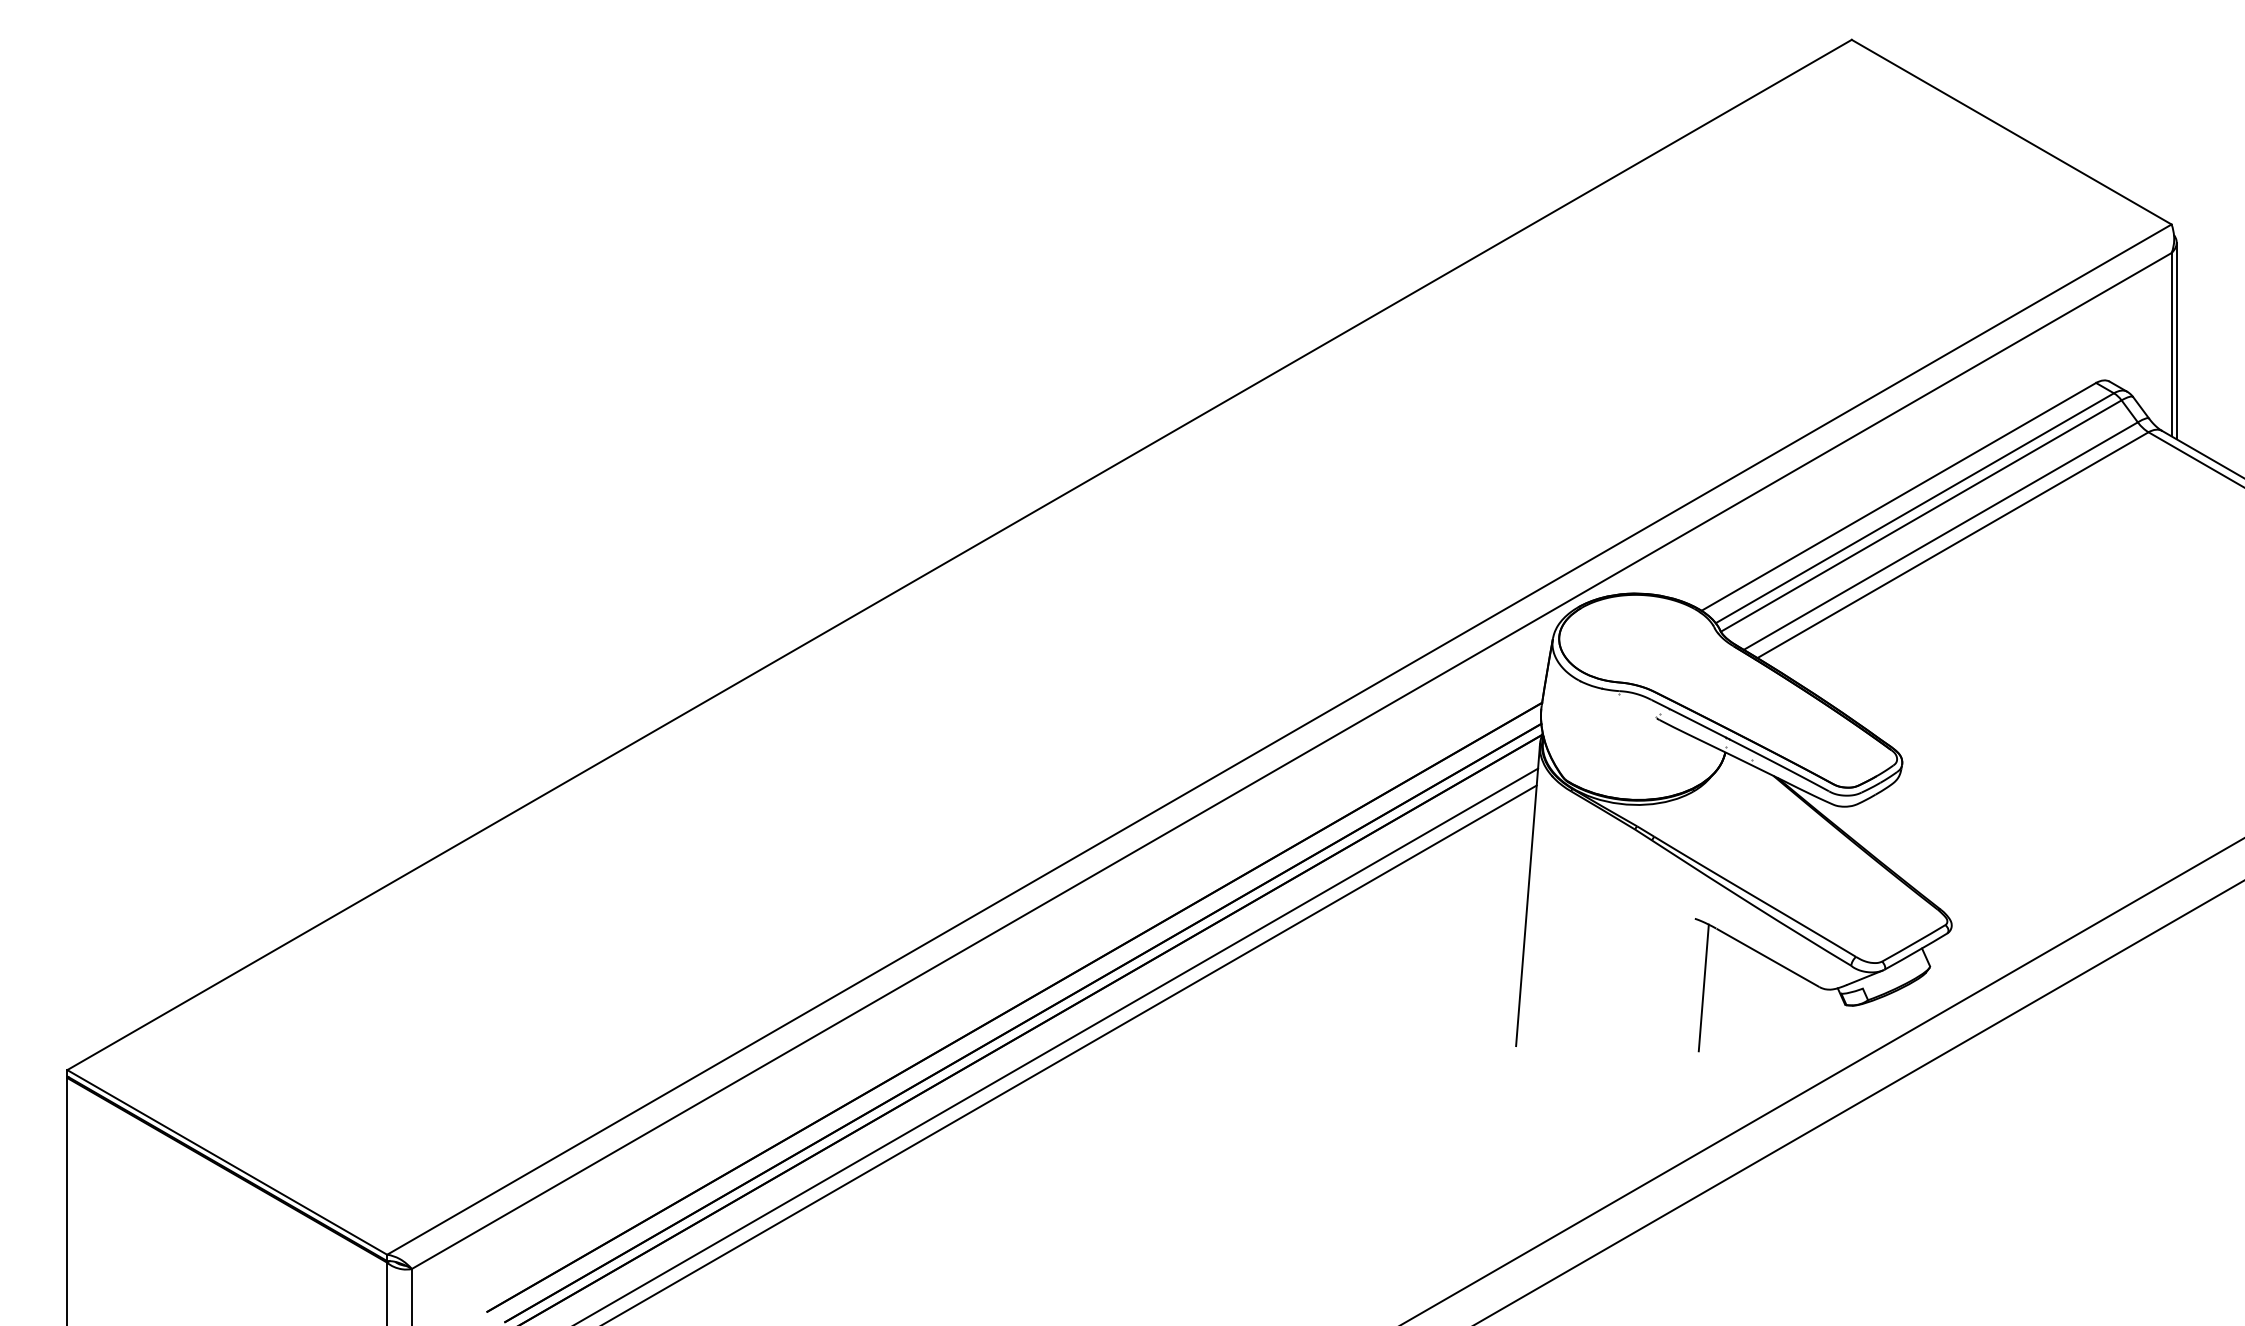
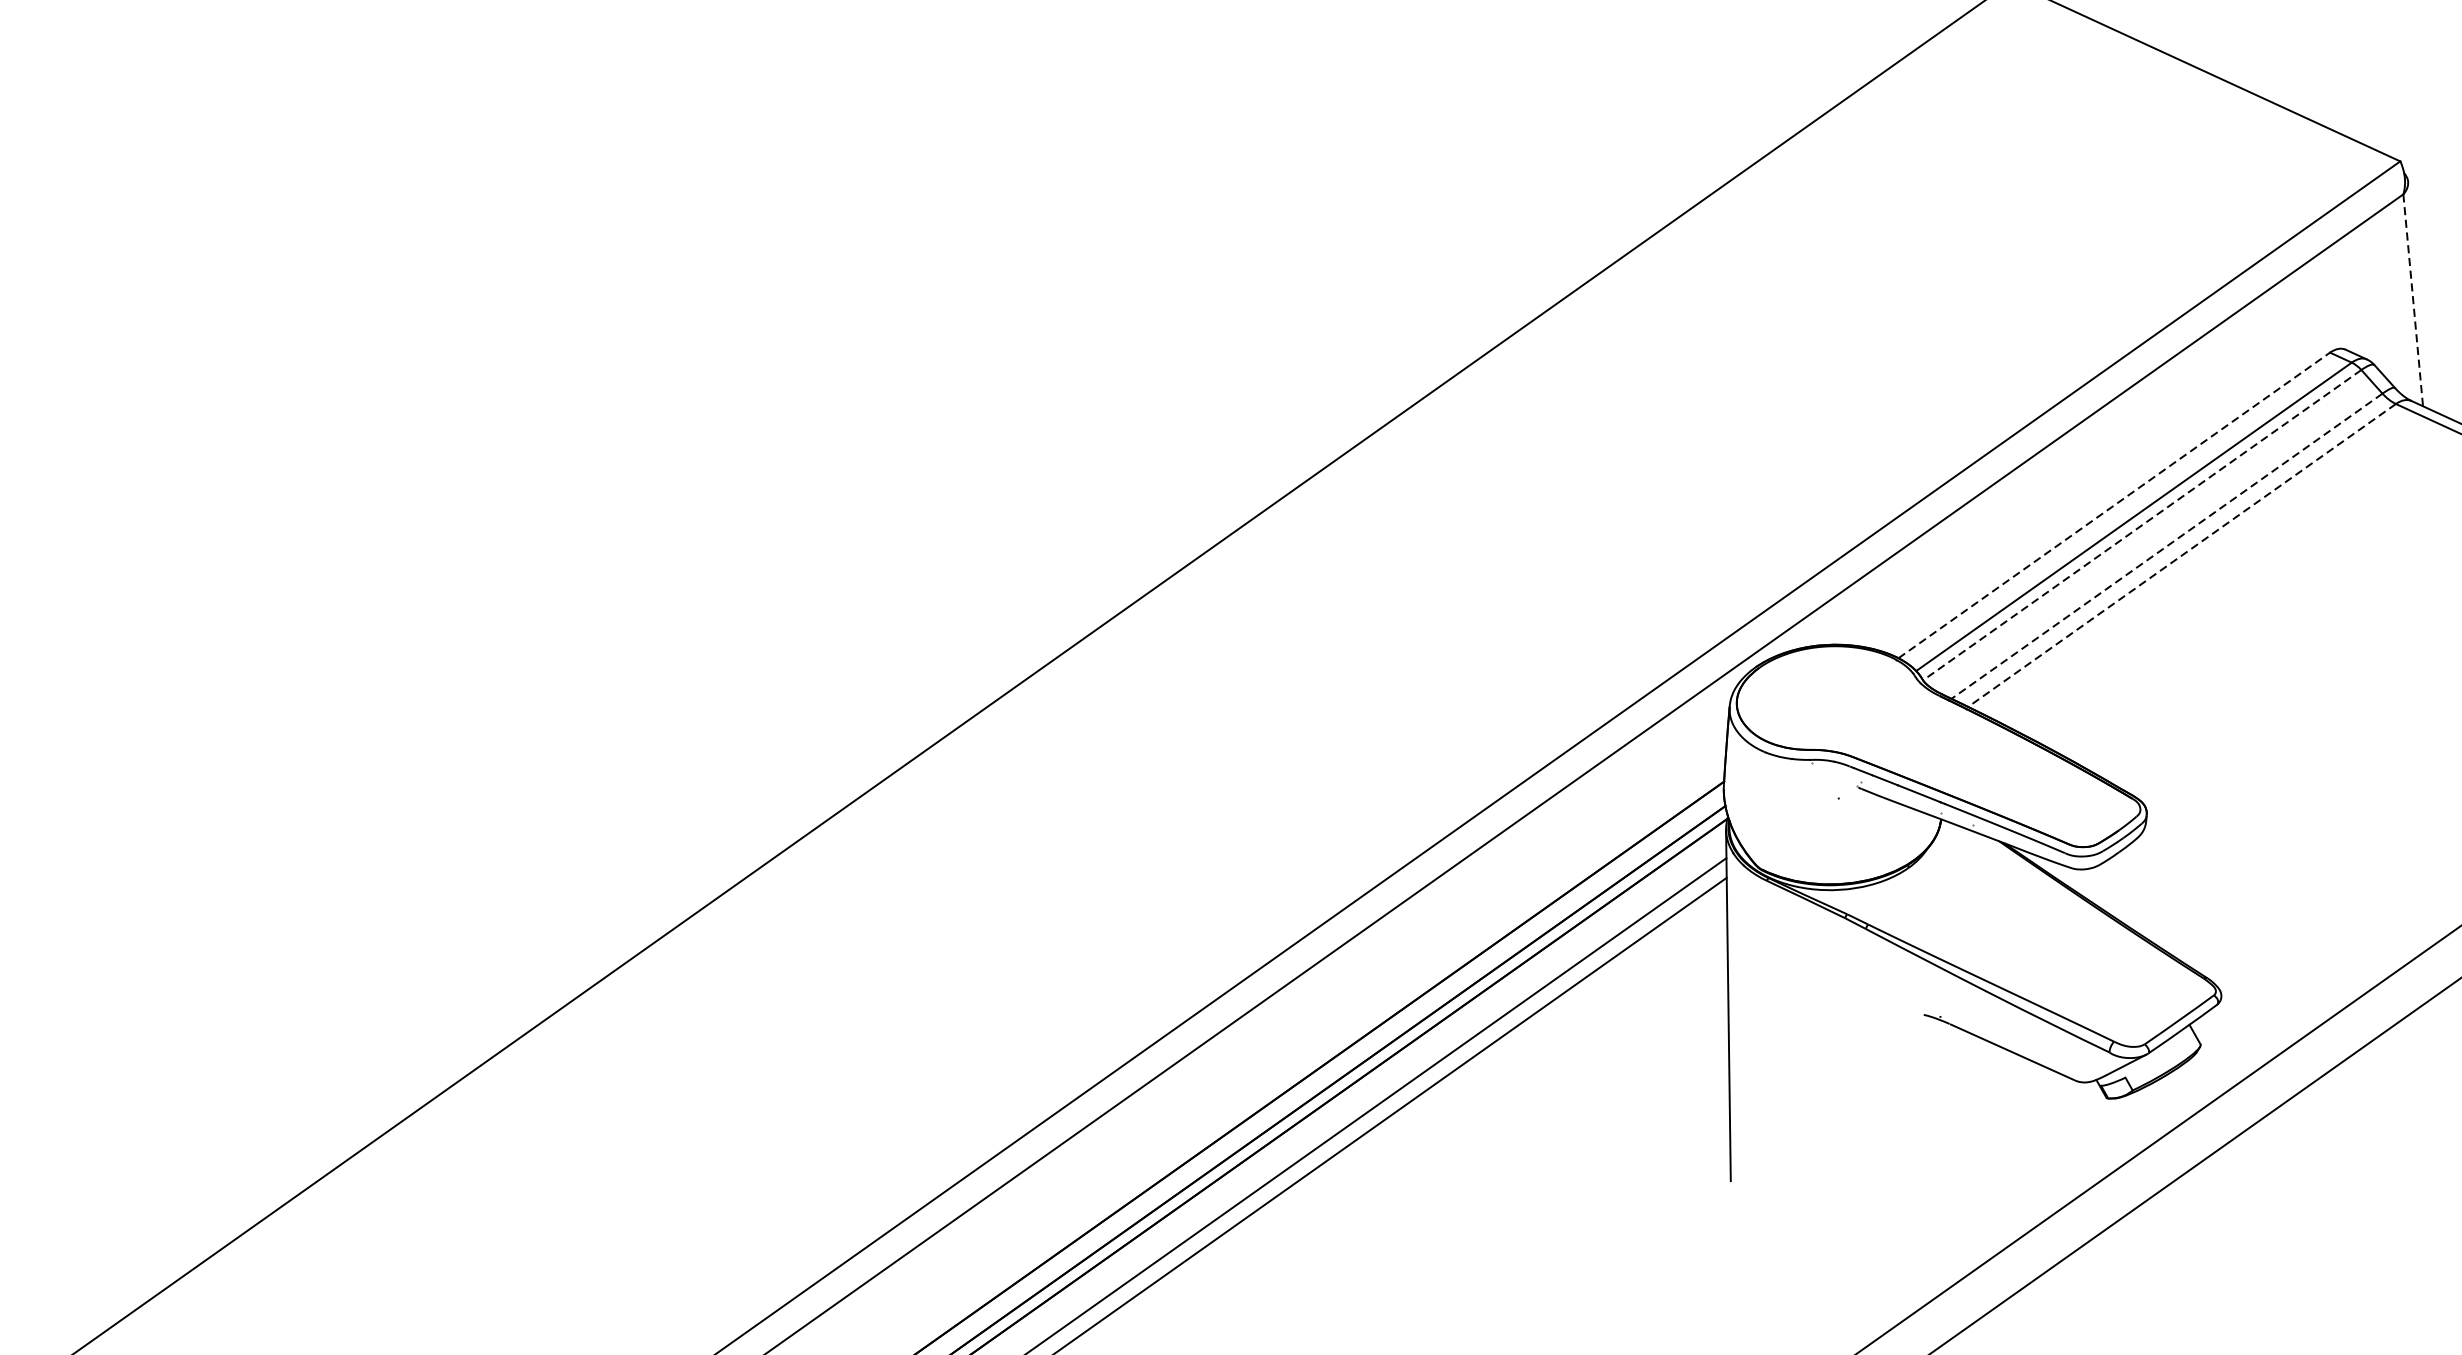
line: (2176, 340) -> (2418, 294), removed
line: (2171, 344) -> (2413, 300), solid -> dashed
line: (1898, 496) -> (2113, 505), solid -> dashed
line: (1920, 516) -> (2141, 525), solid -> dashed
line: (1940, 536) -> (2166, 546), solid -> dashed
line: (1953, 545) -> (2182, 555), solid -> dashed
line: (1703, 987) -> (1941, 1093), removed

